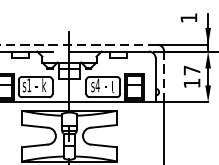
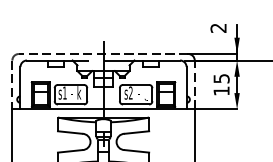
text: (188, 17) -> (218, 27), 1 -> 2
text: (191, 70) -> (221, 78), 17 -> 15
text: (97, 84) -> (130, 92), s4 -> s2

